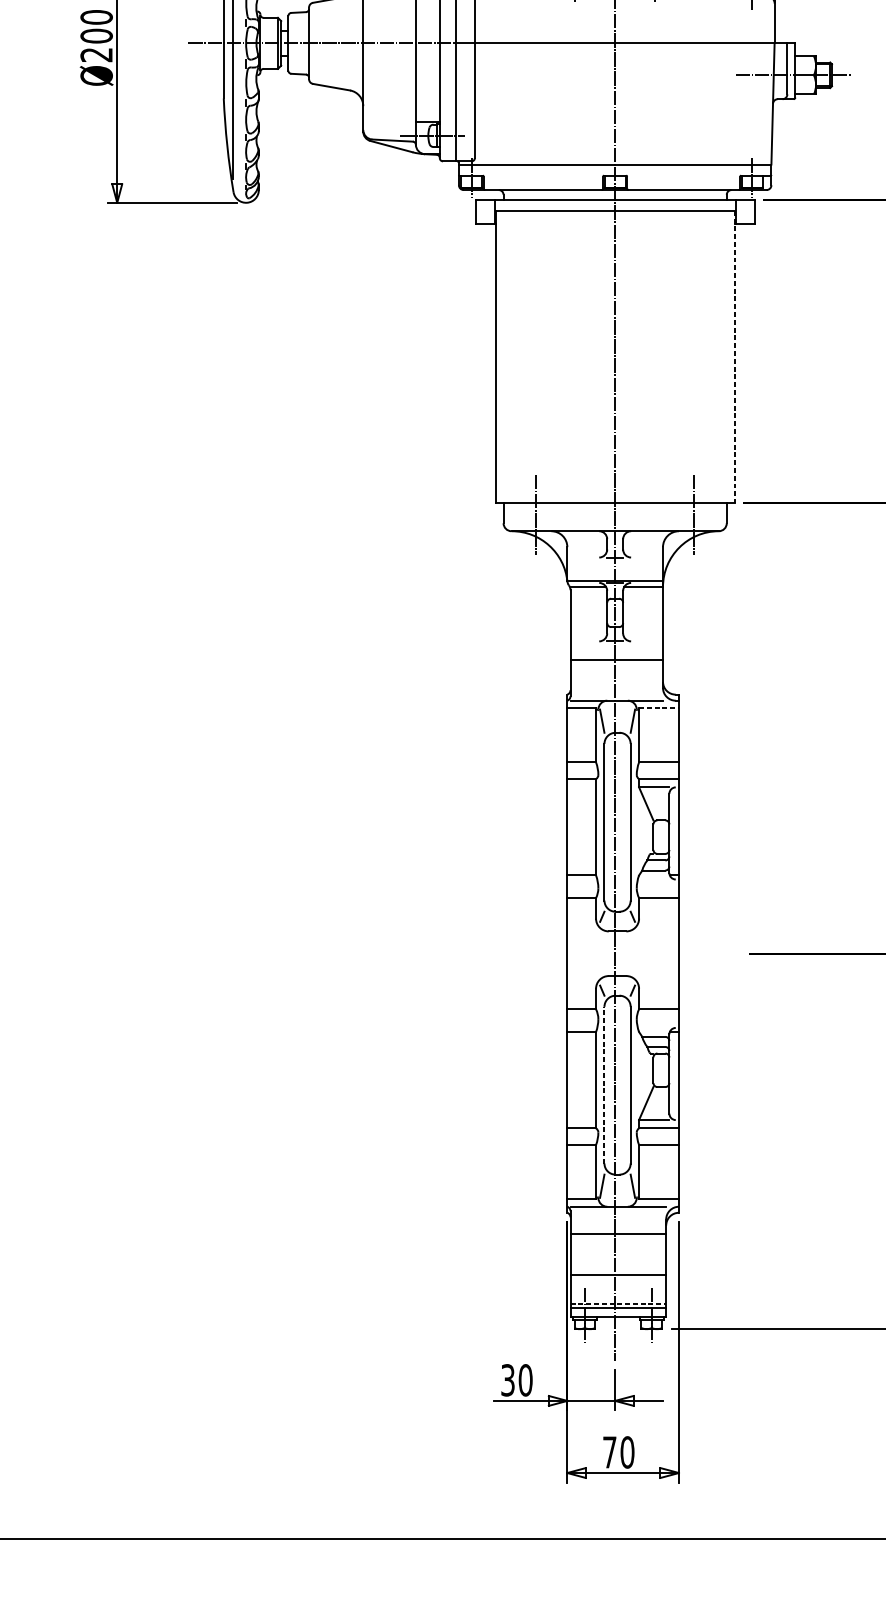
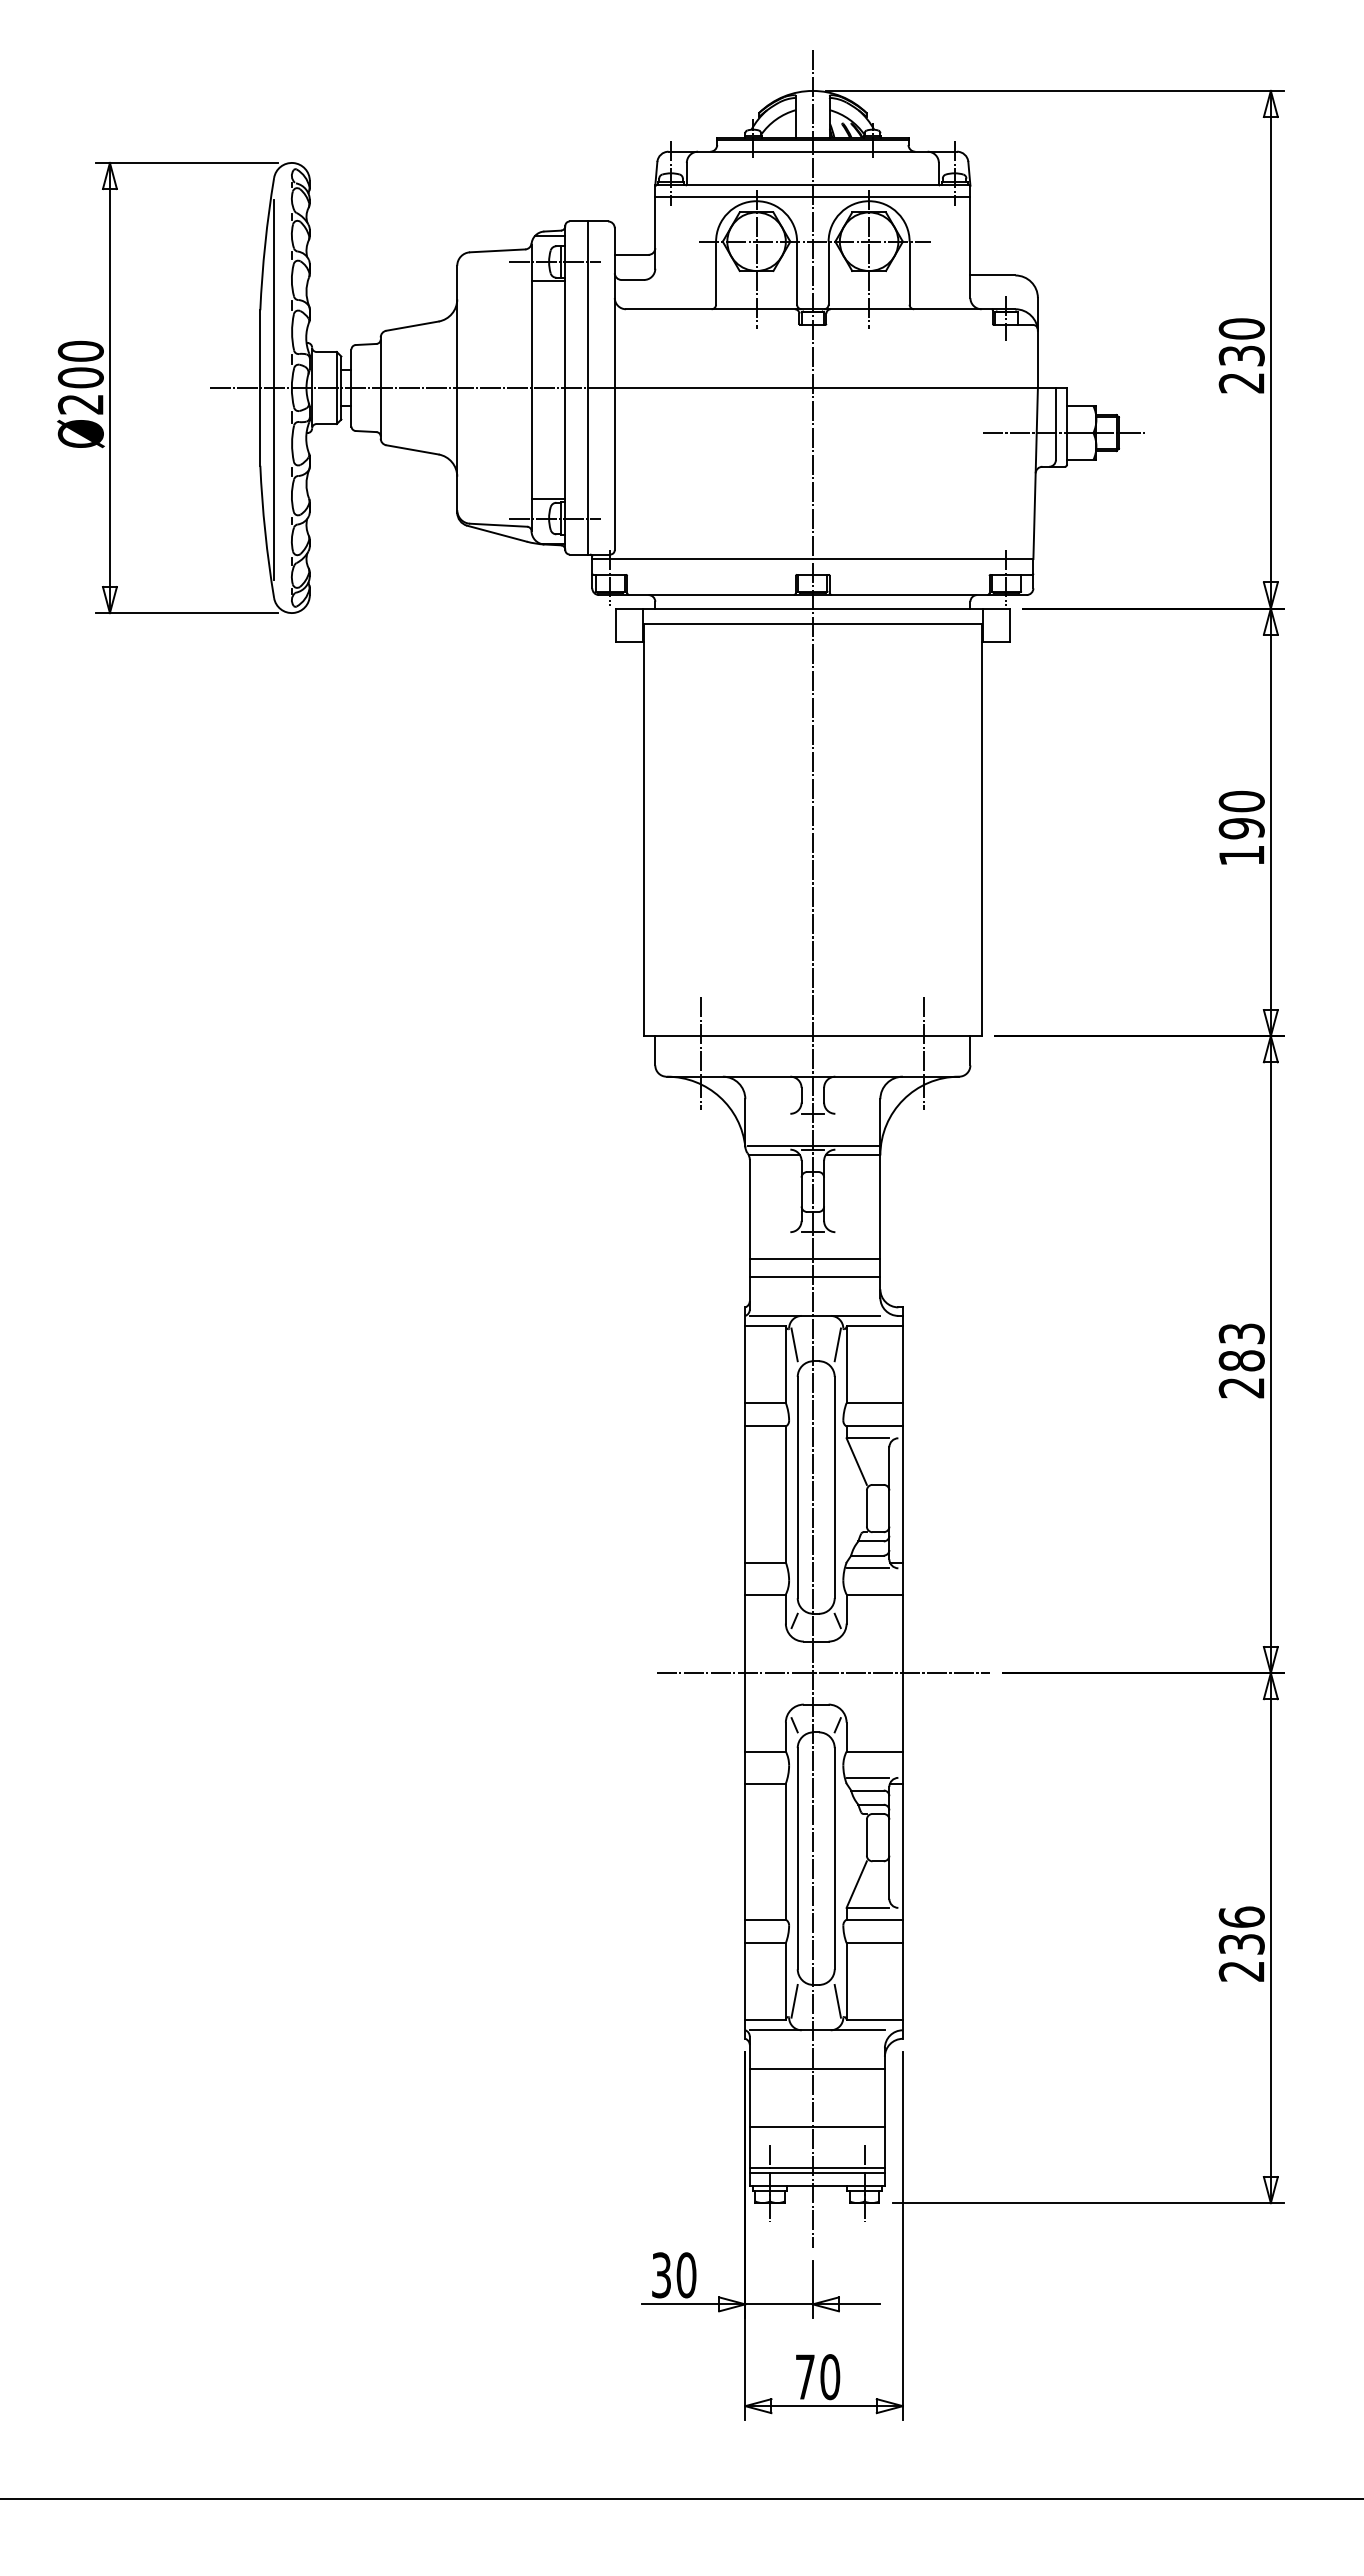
line: (734, 356) -> (981, 830), dashed -> solid
line: (616, 673) -> (814, 1277), added
line: (659, 708) -> (875, 1326), dashed -> solid
line: (653, 879) -> (867, 1568), added
line: (622, 954) -> (822, 1673), added
line: (653, 1027) -> (867, 1777), added
line: (604, 1085) -> (797, 1858), dashed -> solid
line: (618, 1304) -> (817, 2168), dashed -> solid

